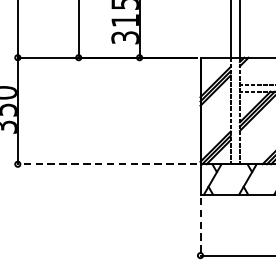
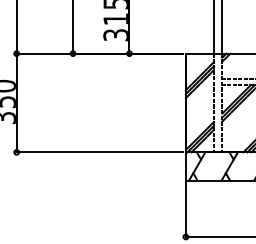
line: (107, 164) -> (99, 152), dashed -> solid
line: (200, 227) -> (185, 210), dashed -> solid

